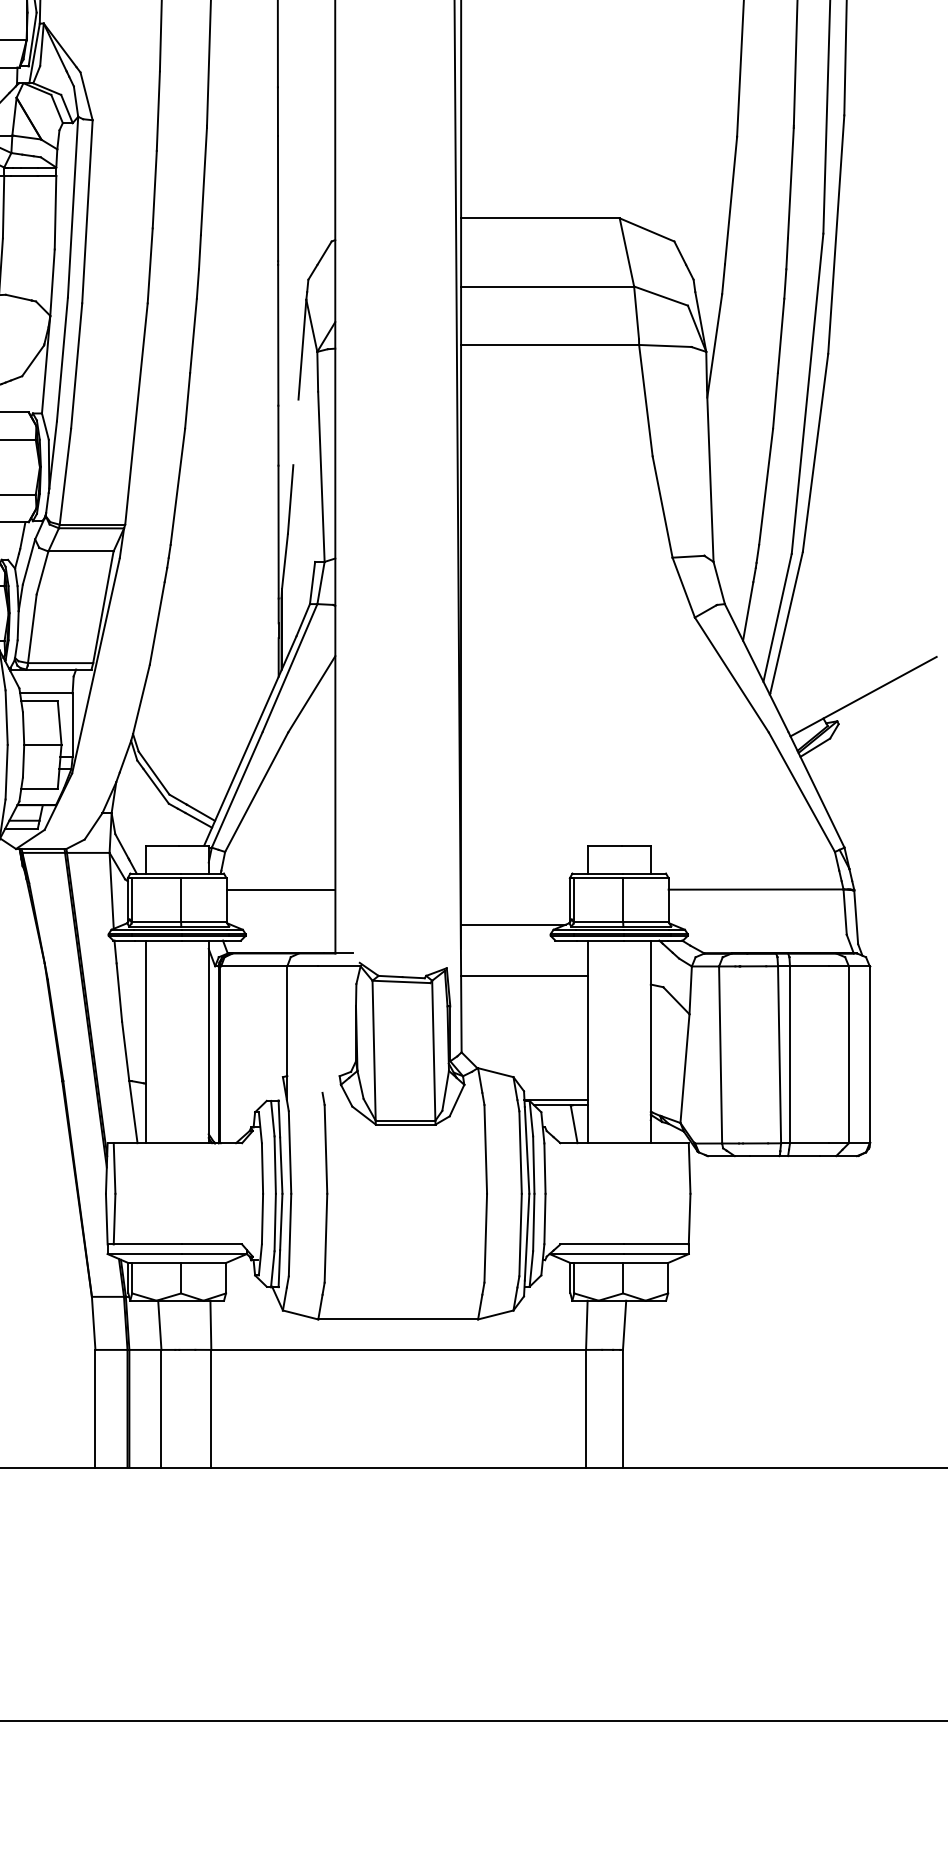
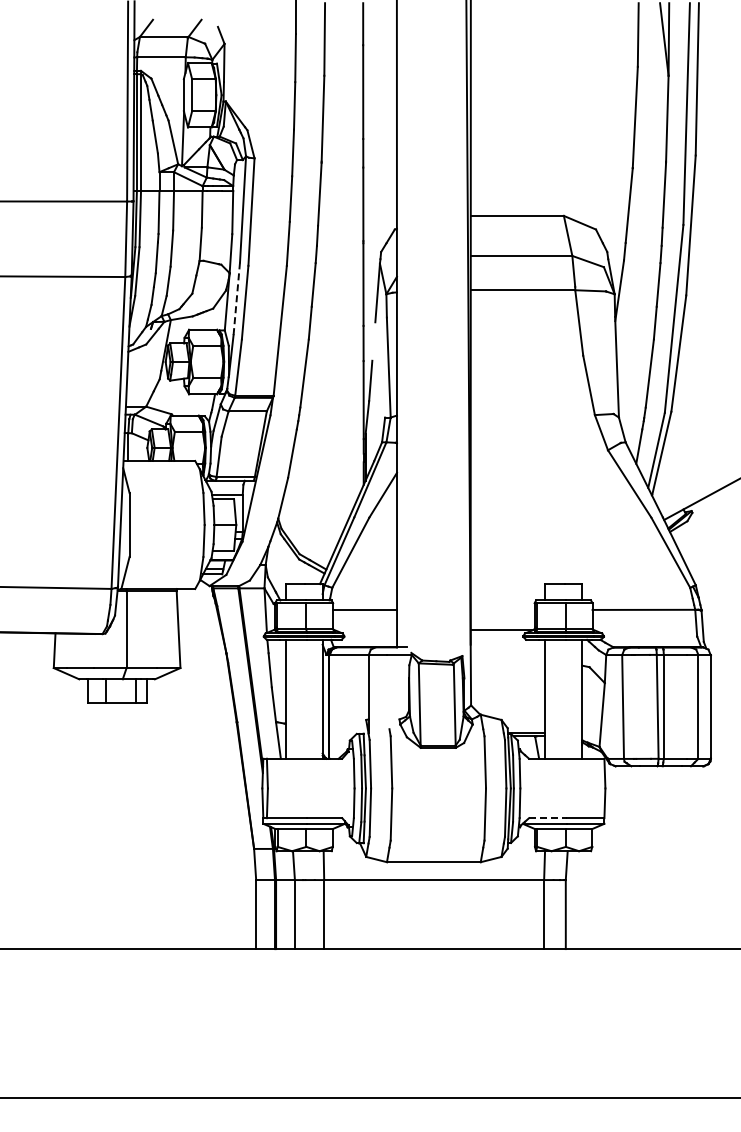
line: (61, 359) -> (236, 298), solid -> dashed
line: (523, 975) -> (507, 660), removed
line: (591, 1245) -> (547, 818), solid -> dashed

